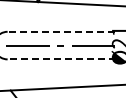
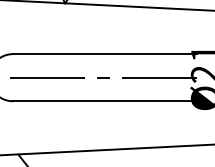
line: (61, 31) -> (104, 53), dashed -> solid
line: (61, 59) -> (104, 101), dashed -> solid

